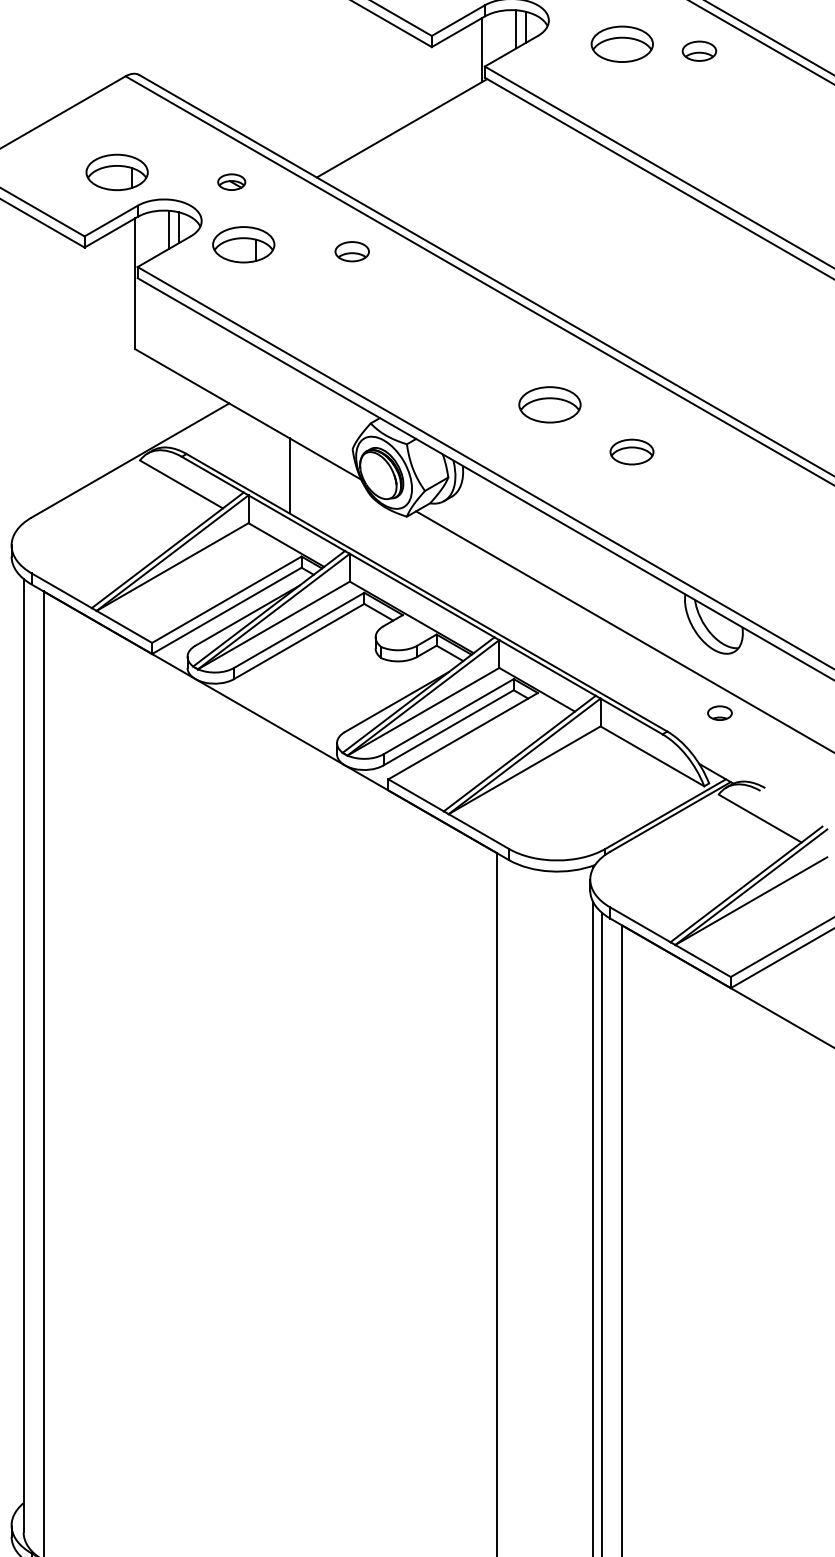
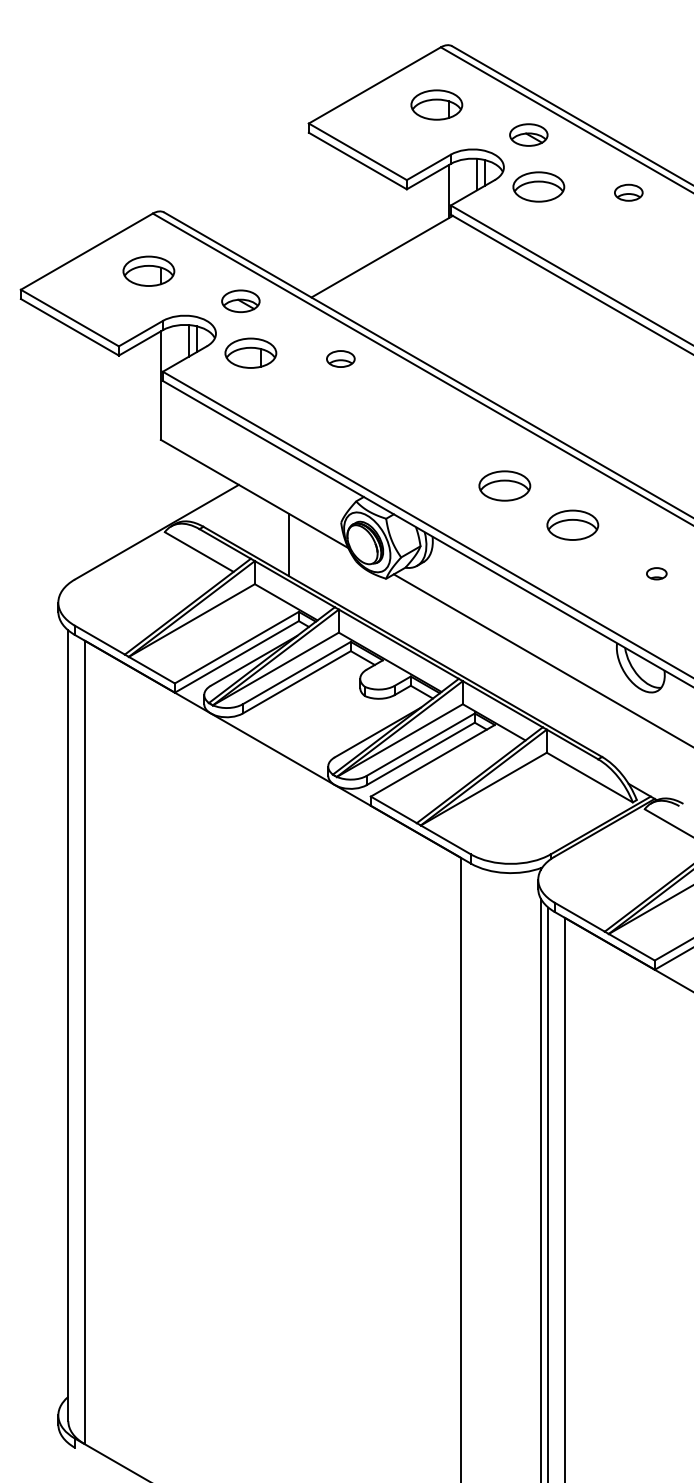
part: (621, 43) -> (538, 186), moved
part: (116, 171) -> (148, 270), moved
part: (231, 182) -> (240, 301), size x1.67
part: (631, 451) -> (572, 524), size x1.43
part: (719, 712) -> (656, 573), moved

